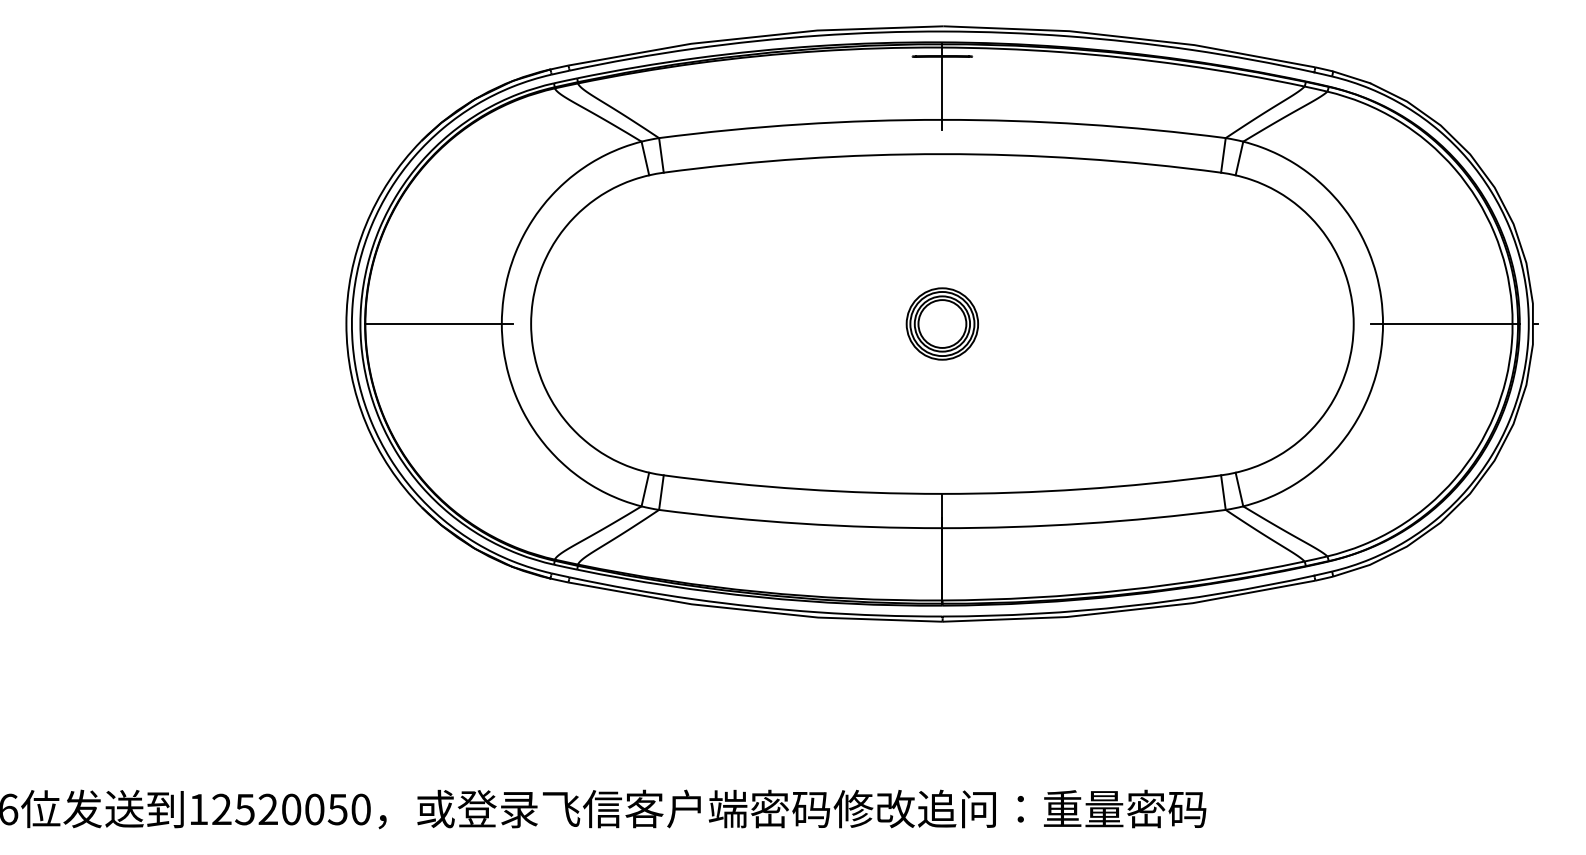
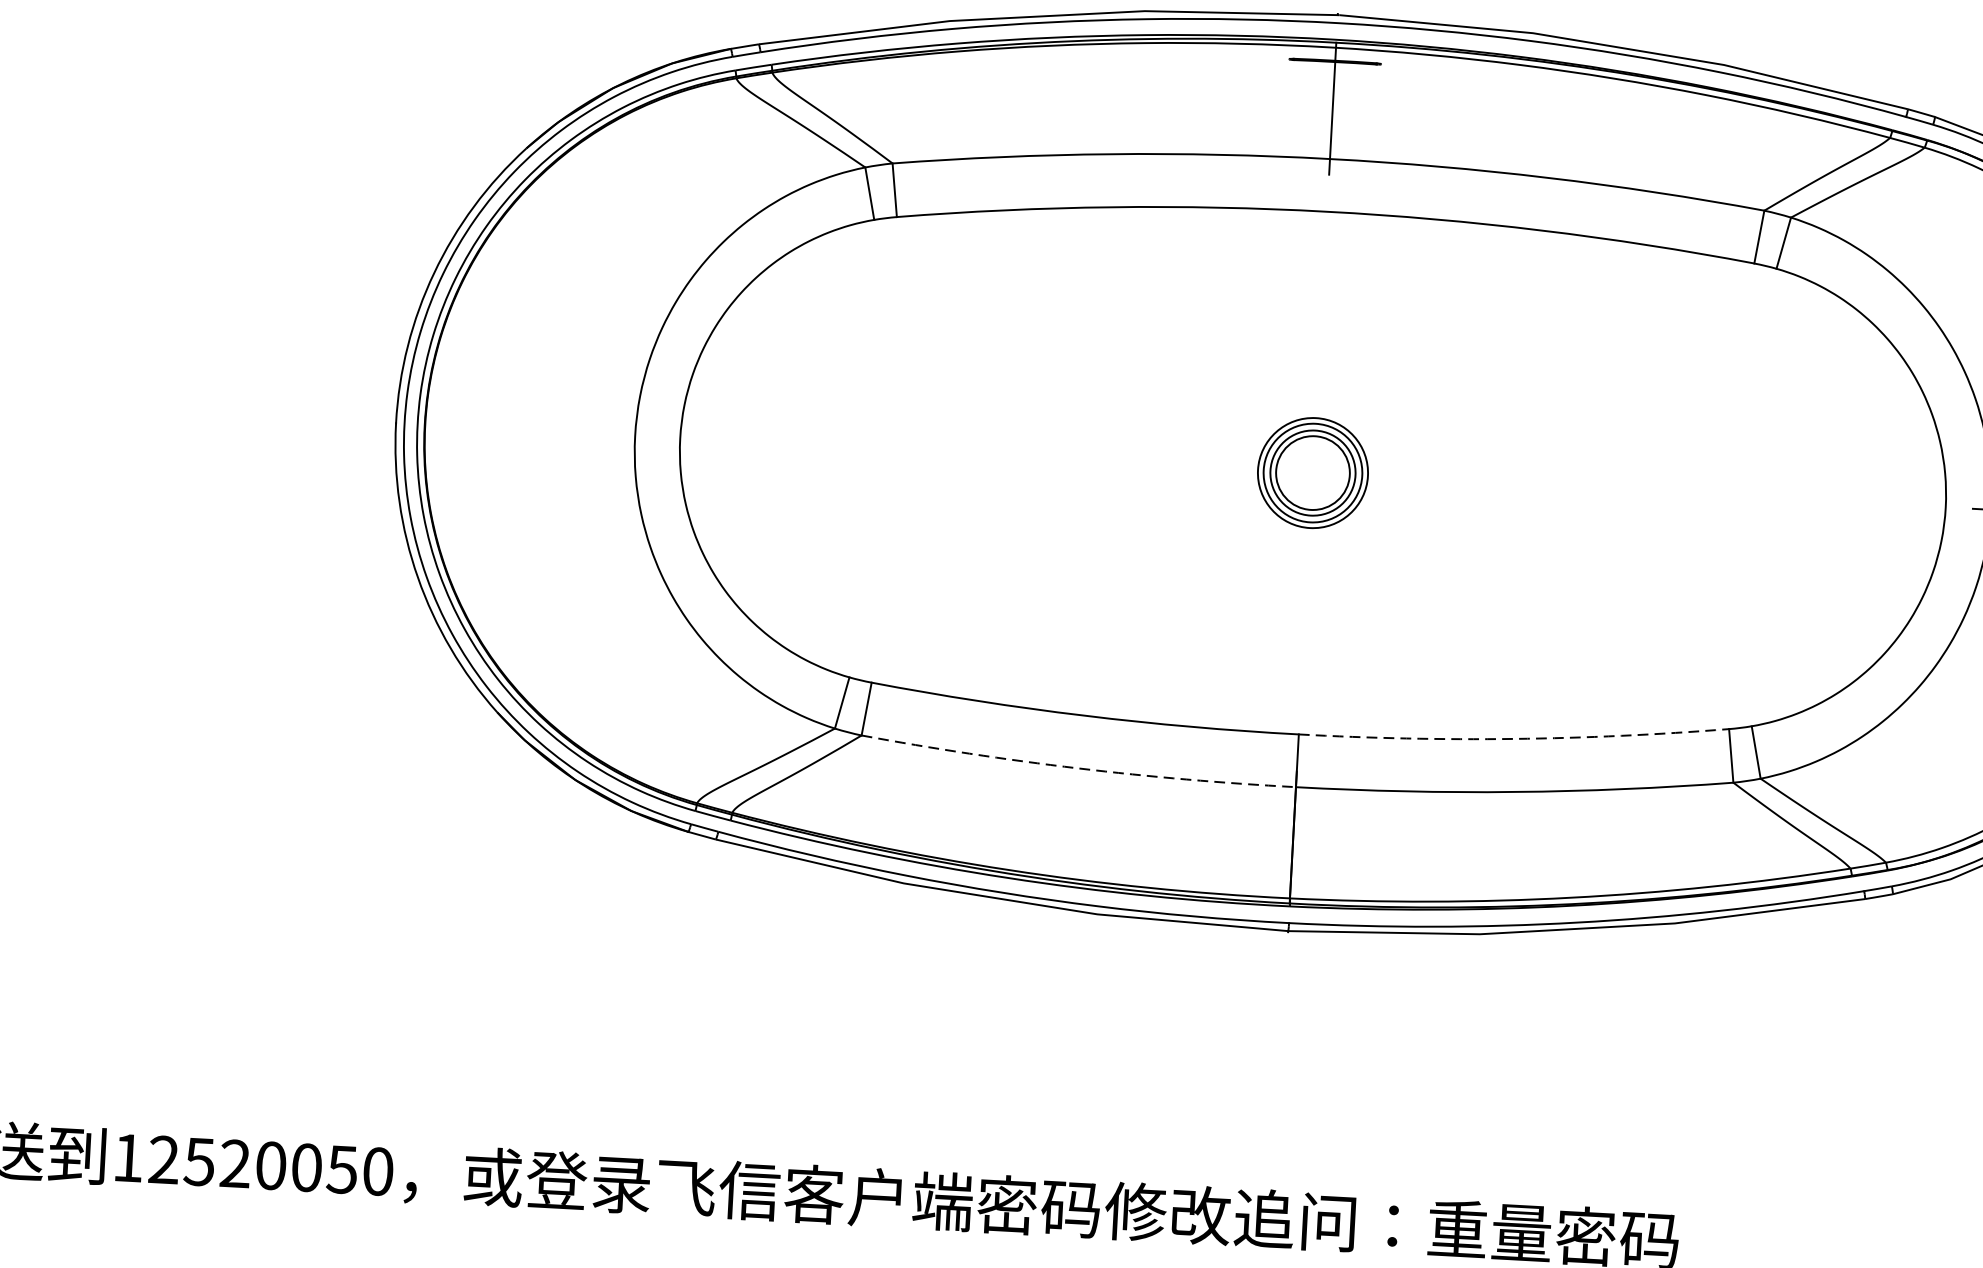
line: (439, 324) -> (539, 431), removed
arc: (1082, 489) -> (1514, 739), solid -> dashed
arc: (800, 523) -> (1078, 768), solid -> dashed

